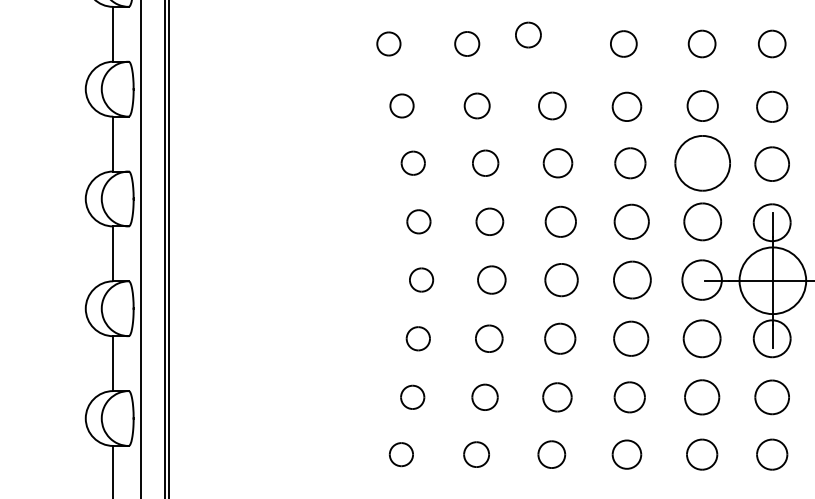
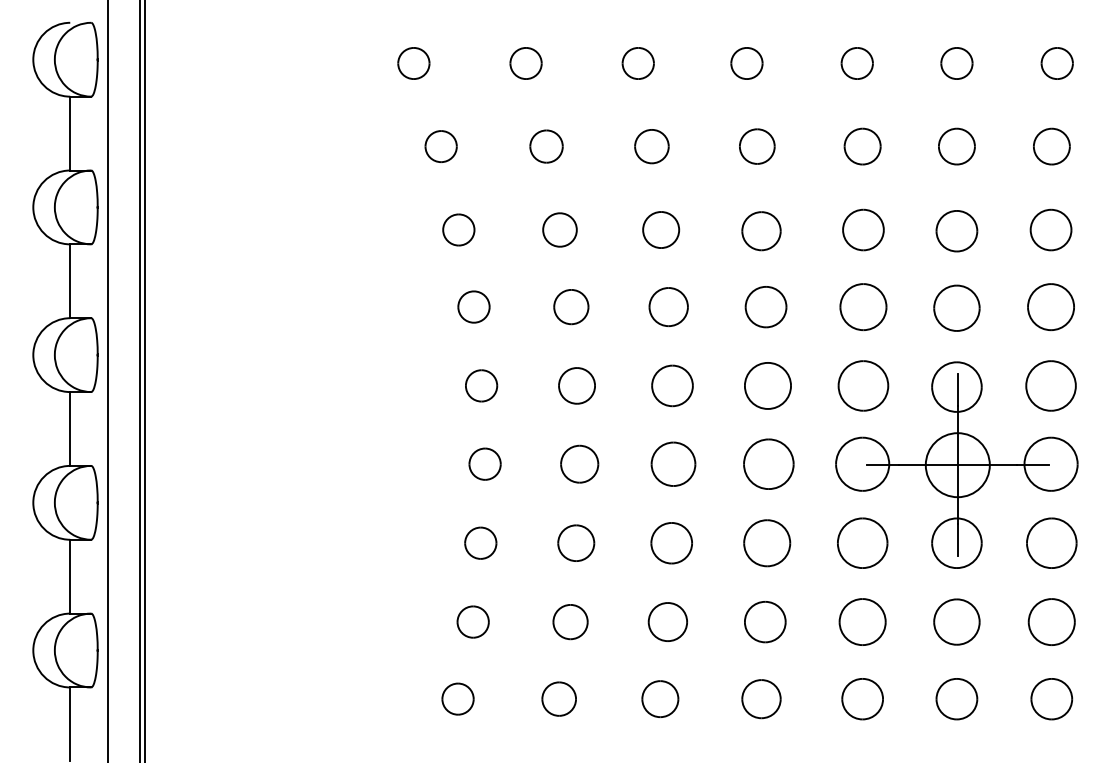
part: (528, 35) -> (651, 146), moved
part: (702, 162) -> (863, 306), size x0.62
circle: (772, 281) -> (957, 465), size x0.71

